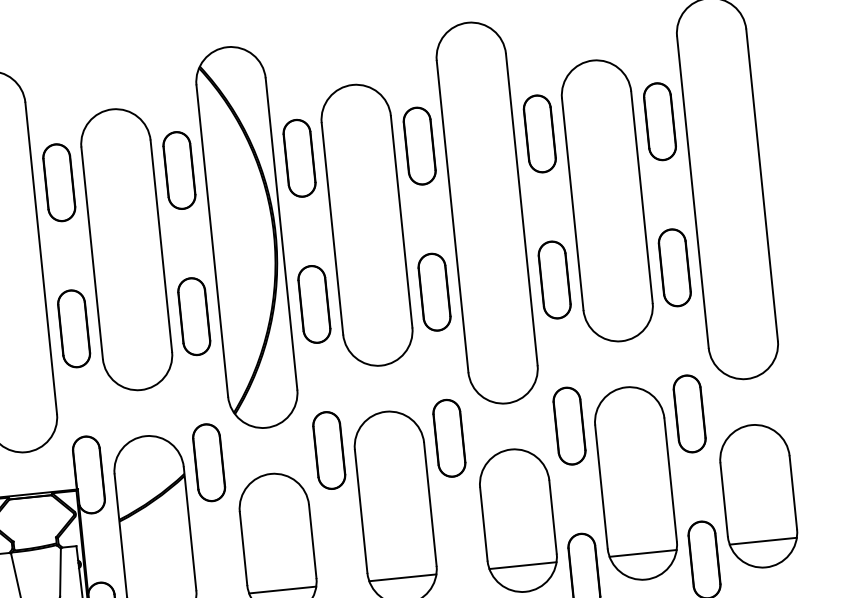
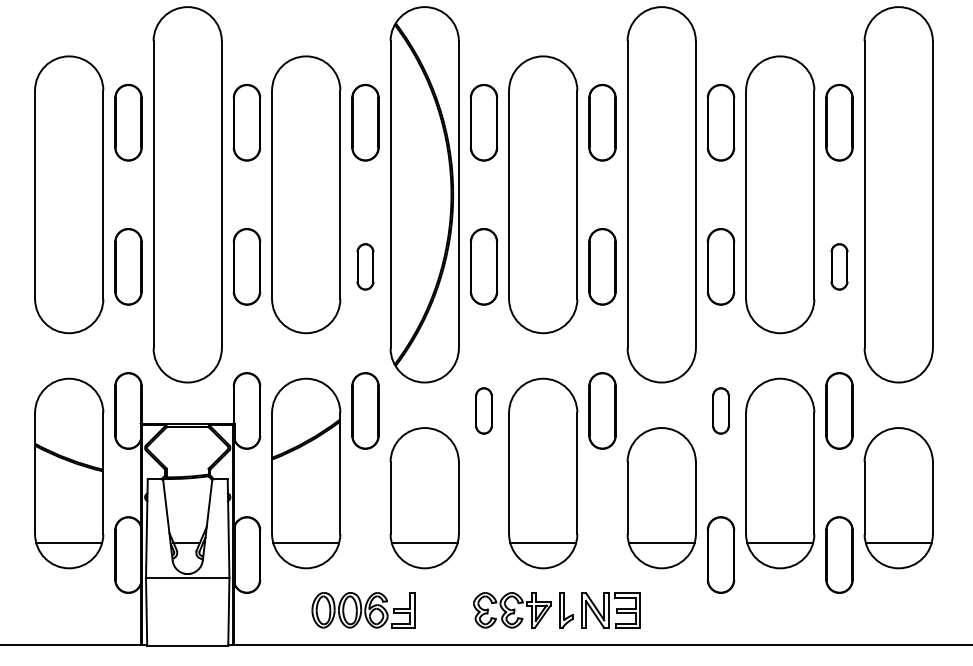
part: (674, 267) -> (839, 266), size x0.6
part: (194, 316) -> (365, 266), size x0.6
part: (568, 425) -> (720, 410), size x0.6
part: (328, 450) -> (483, 410), size x0.6

